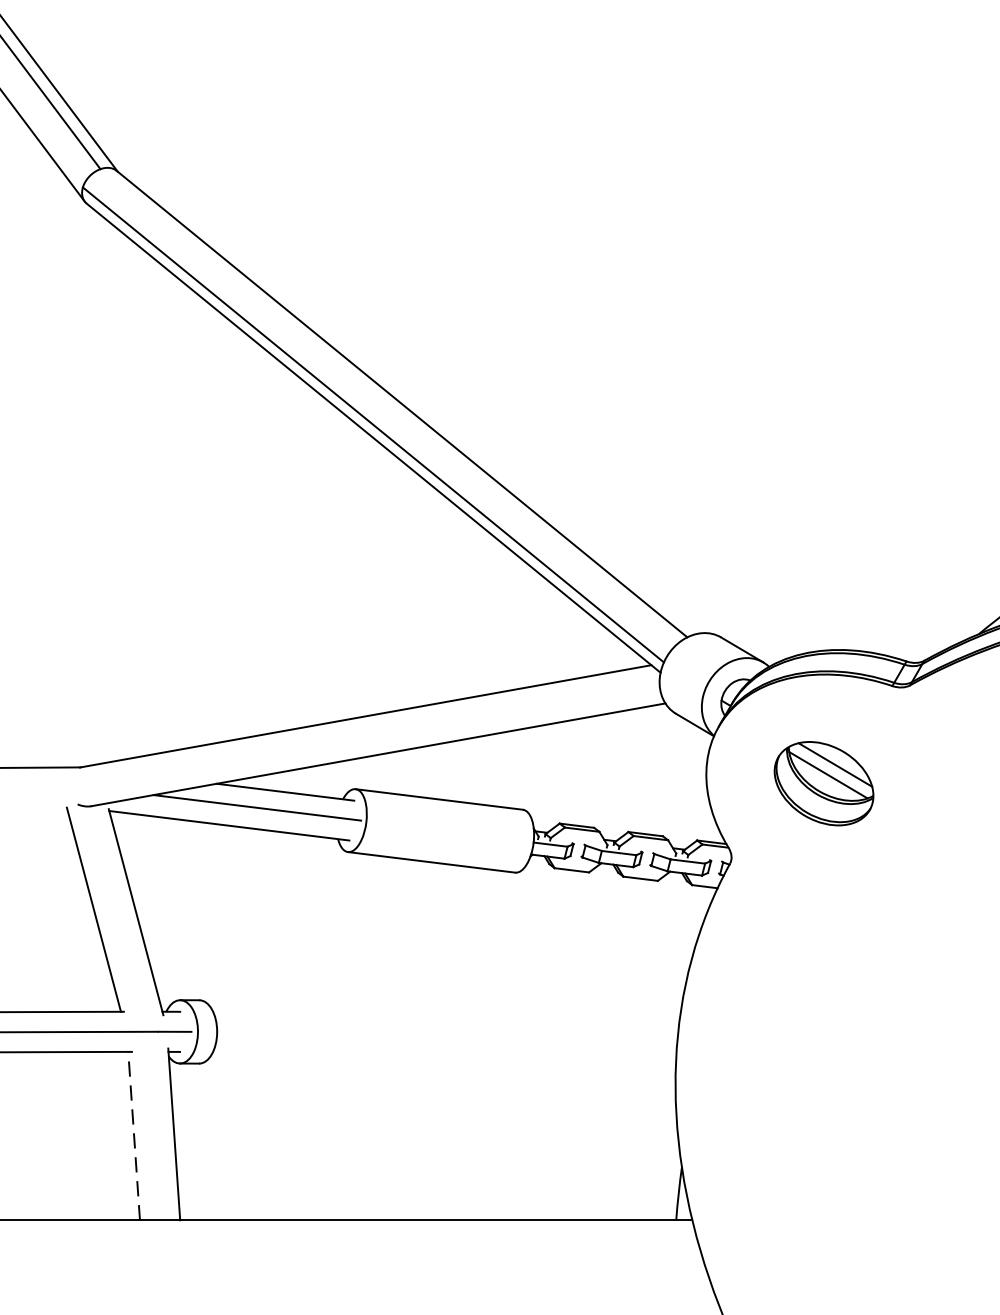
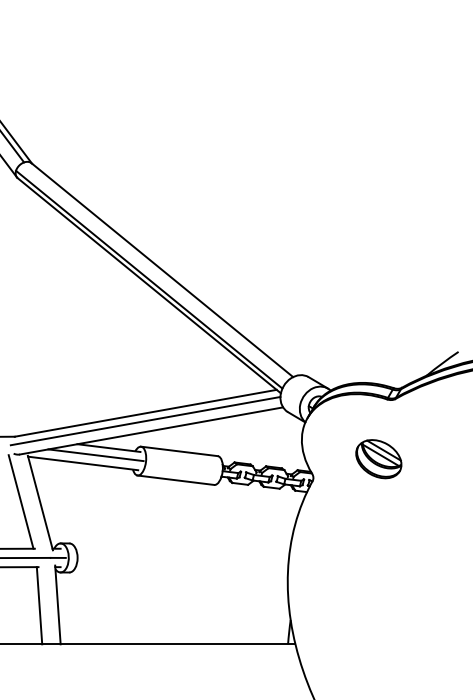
line: (365, 732) -> (145, 420), added
part: (823, 784) -> (378, 459), moved
line: (134, 1135) -> (39, 605), dashed -> solid

